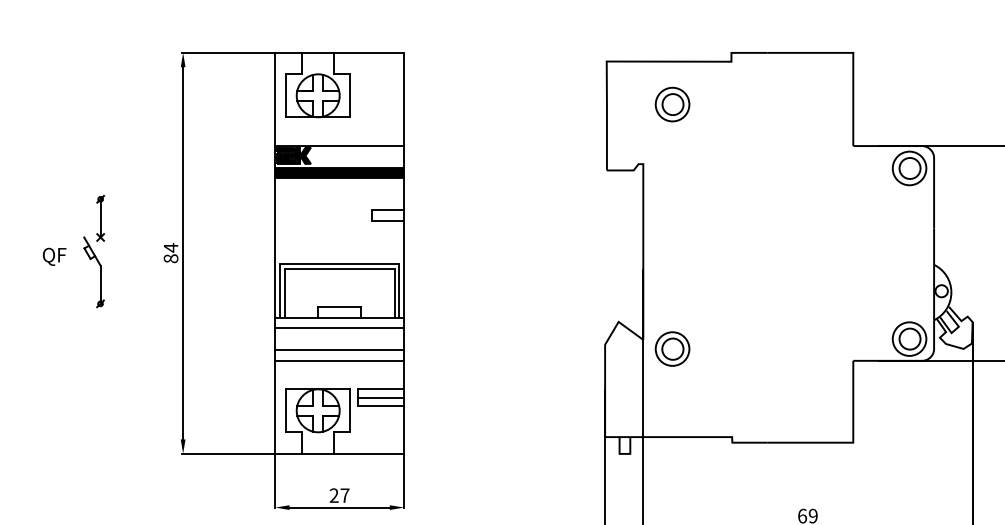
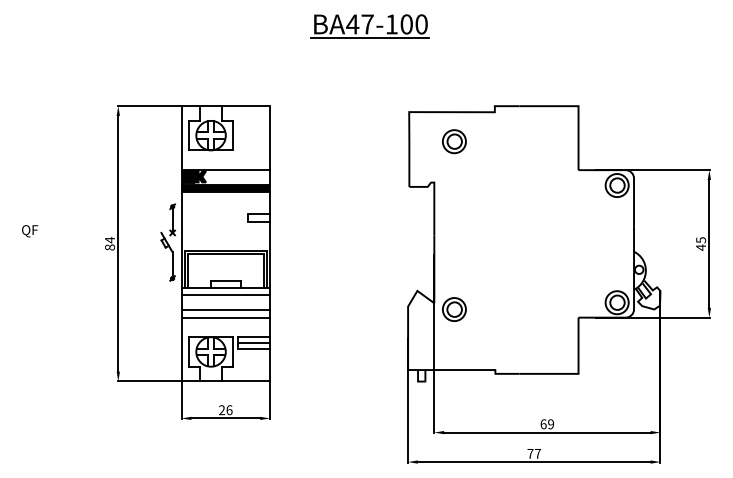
part: (93, 251) -> (167, 242), moved
text: (55, 257) -> (30, 231), moved
text: (345, 496) -> (229, 410), 27 -> 26

